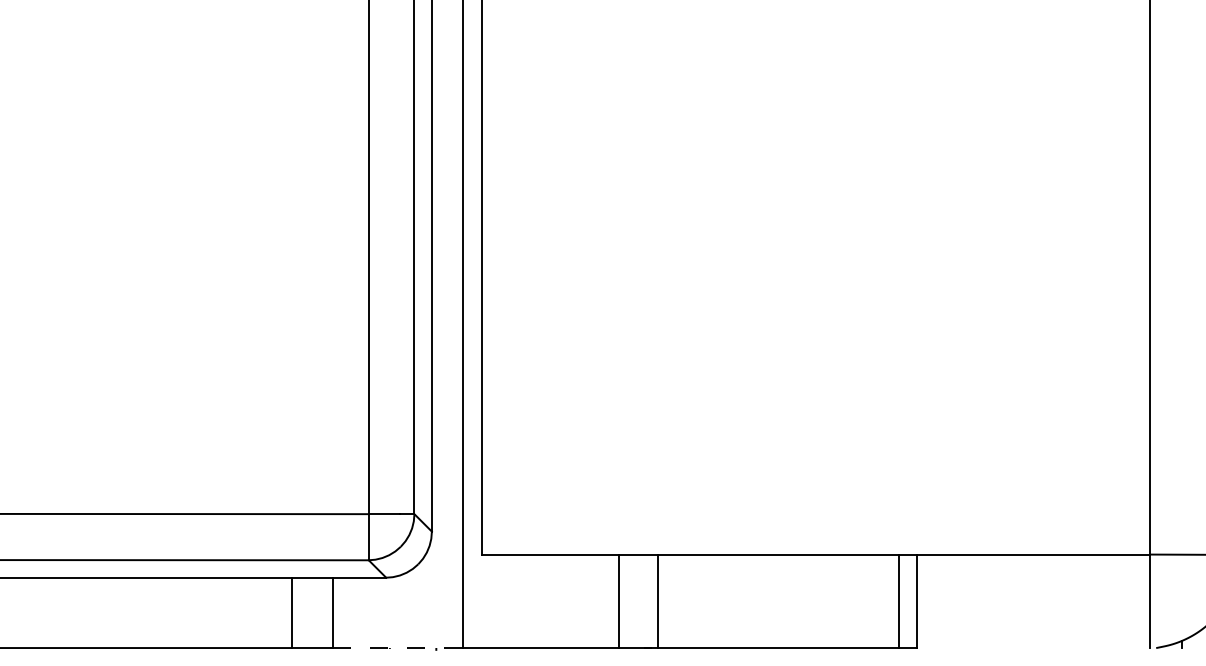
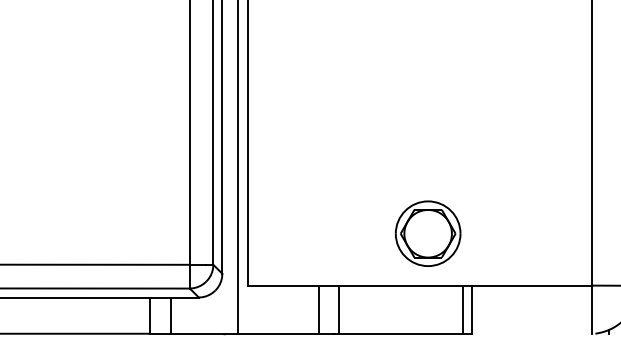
part: (830, 453) -> (427, 233), added
line: (399, 647) -> (205, 333), dashed -> solid

